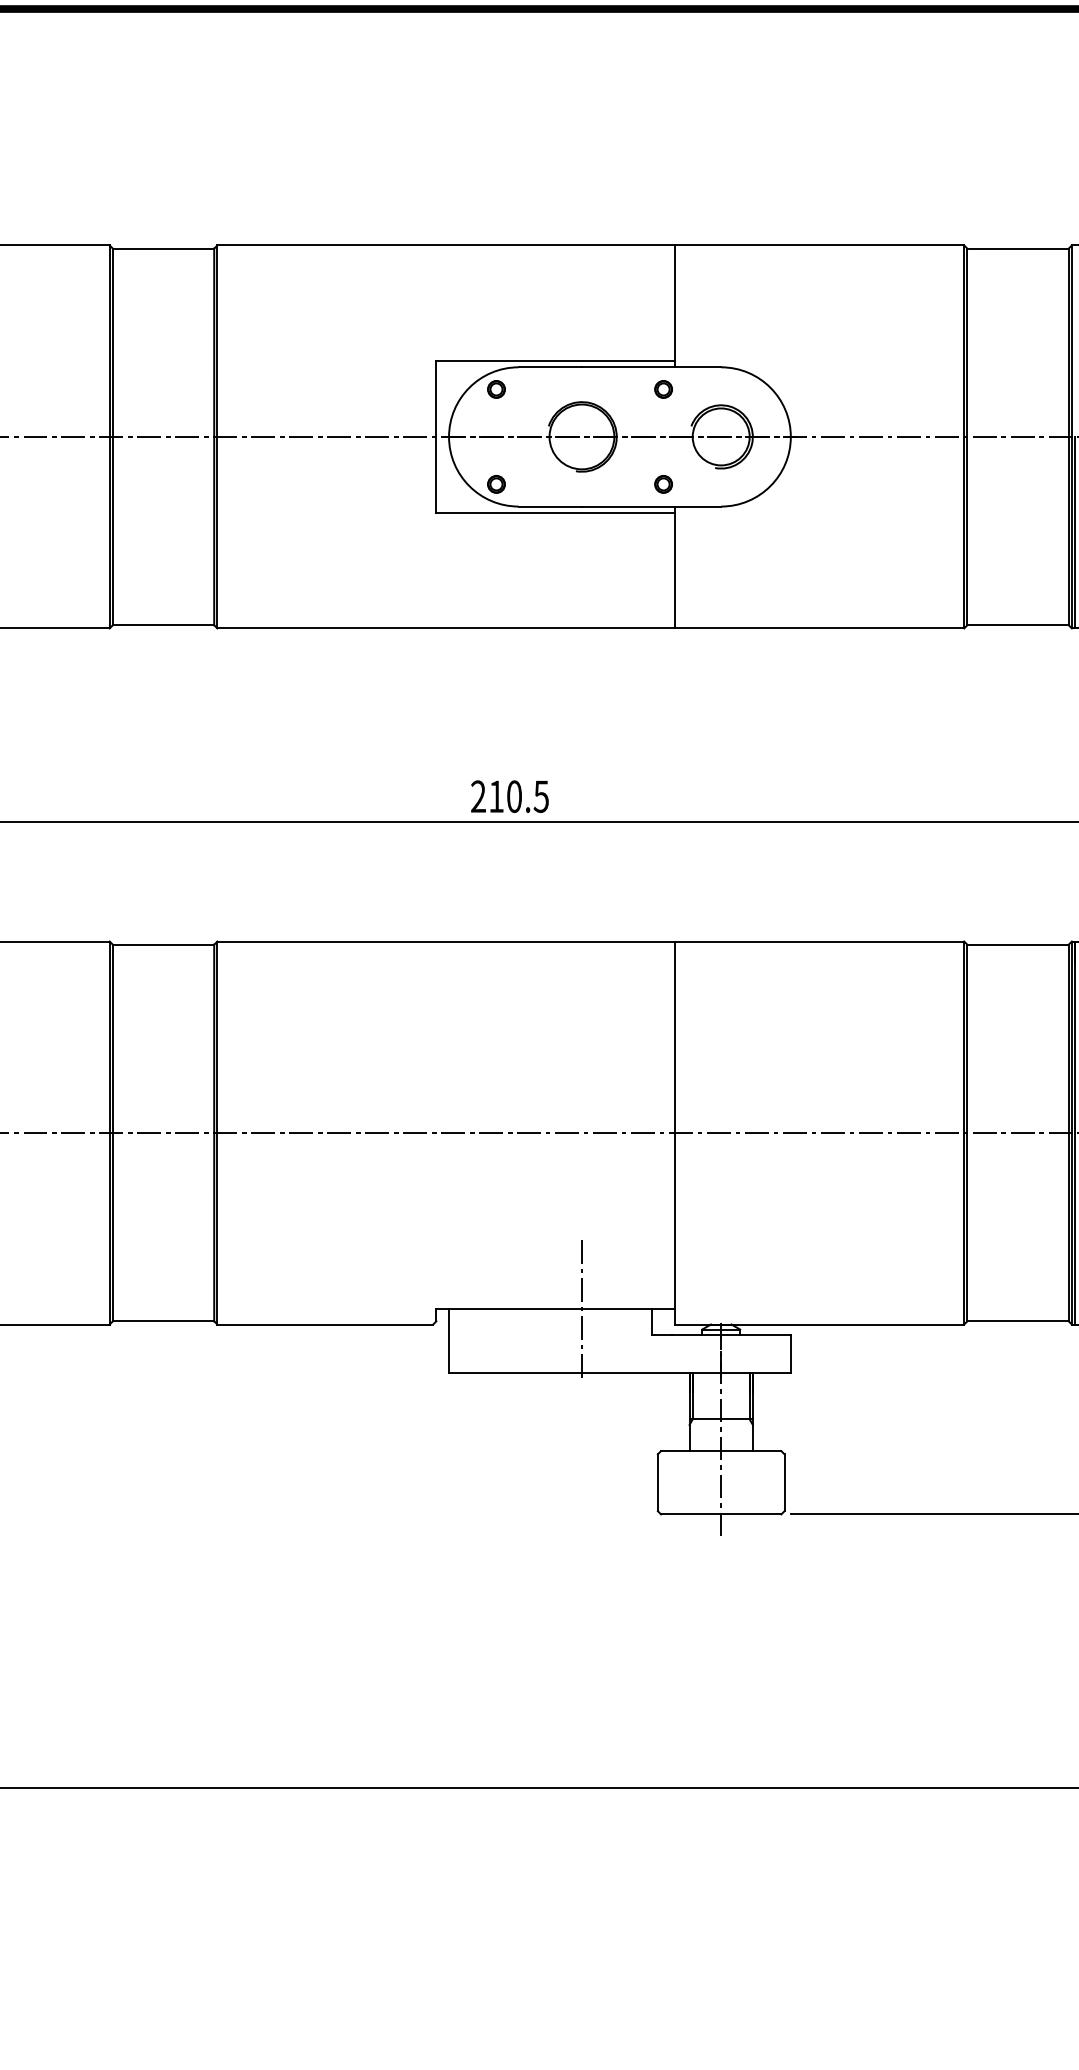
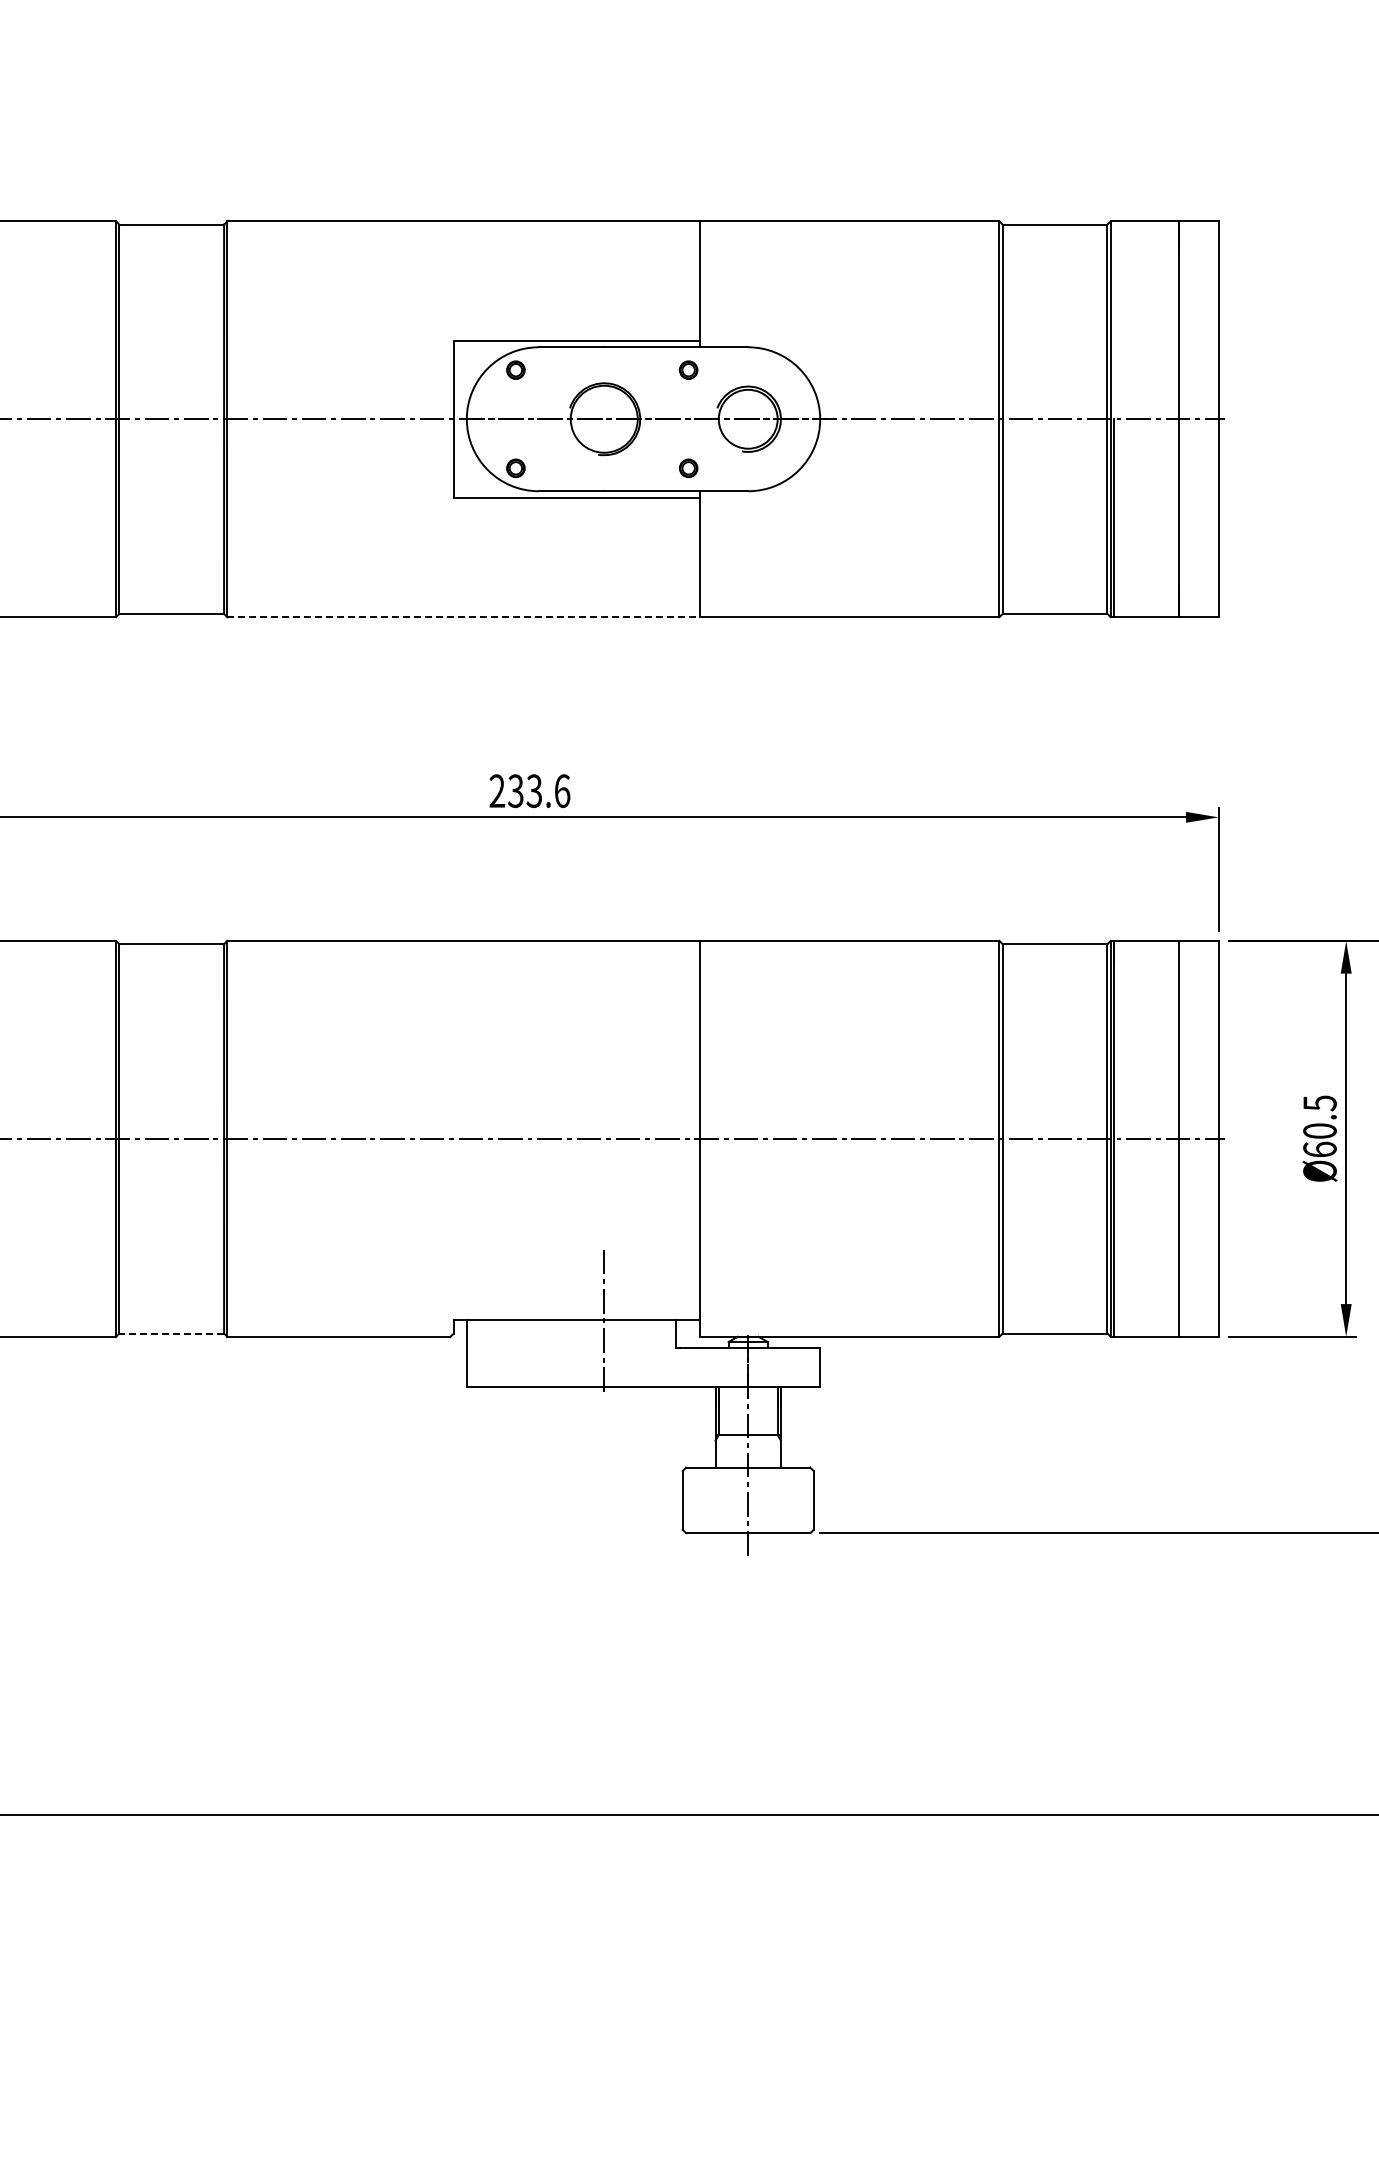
line: (445, 628) -> (463, 617), solid -> dashed
text: (518, 797) -> (538, 791), 210.5 -> 233.6
line: (163, 1321) -> (171, 1333), solid -> dashed

